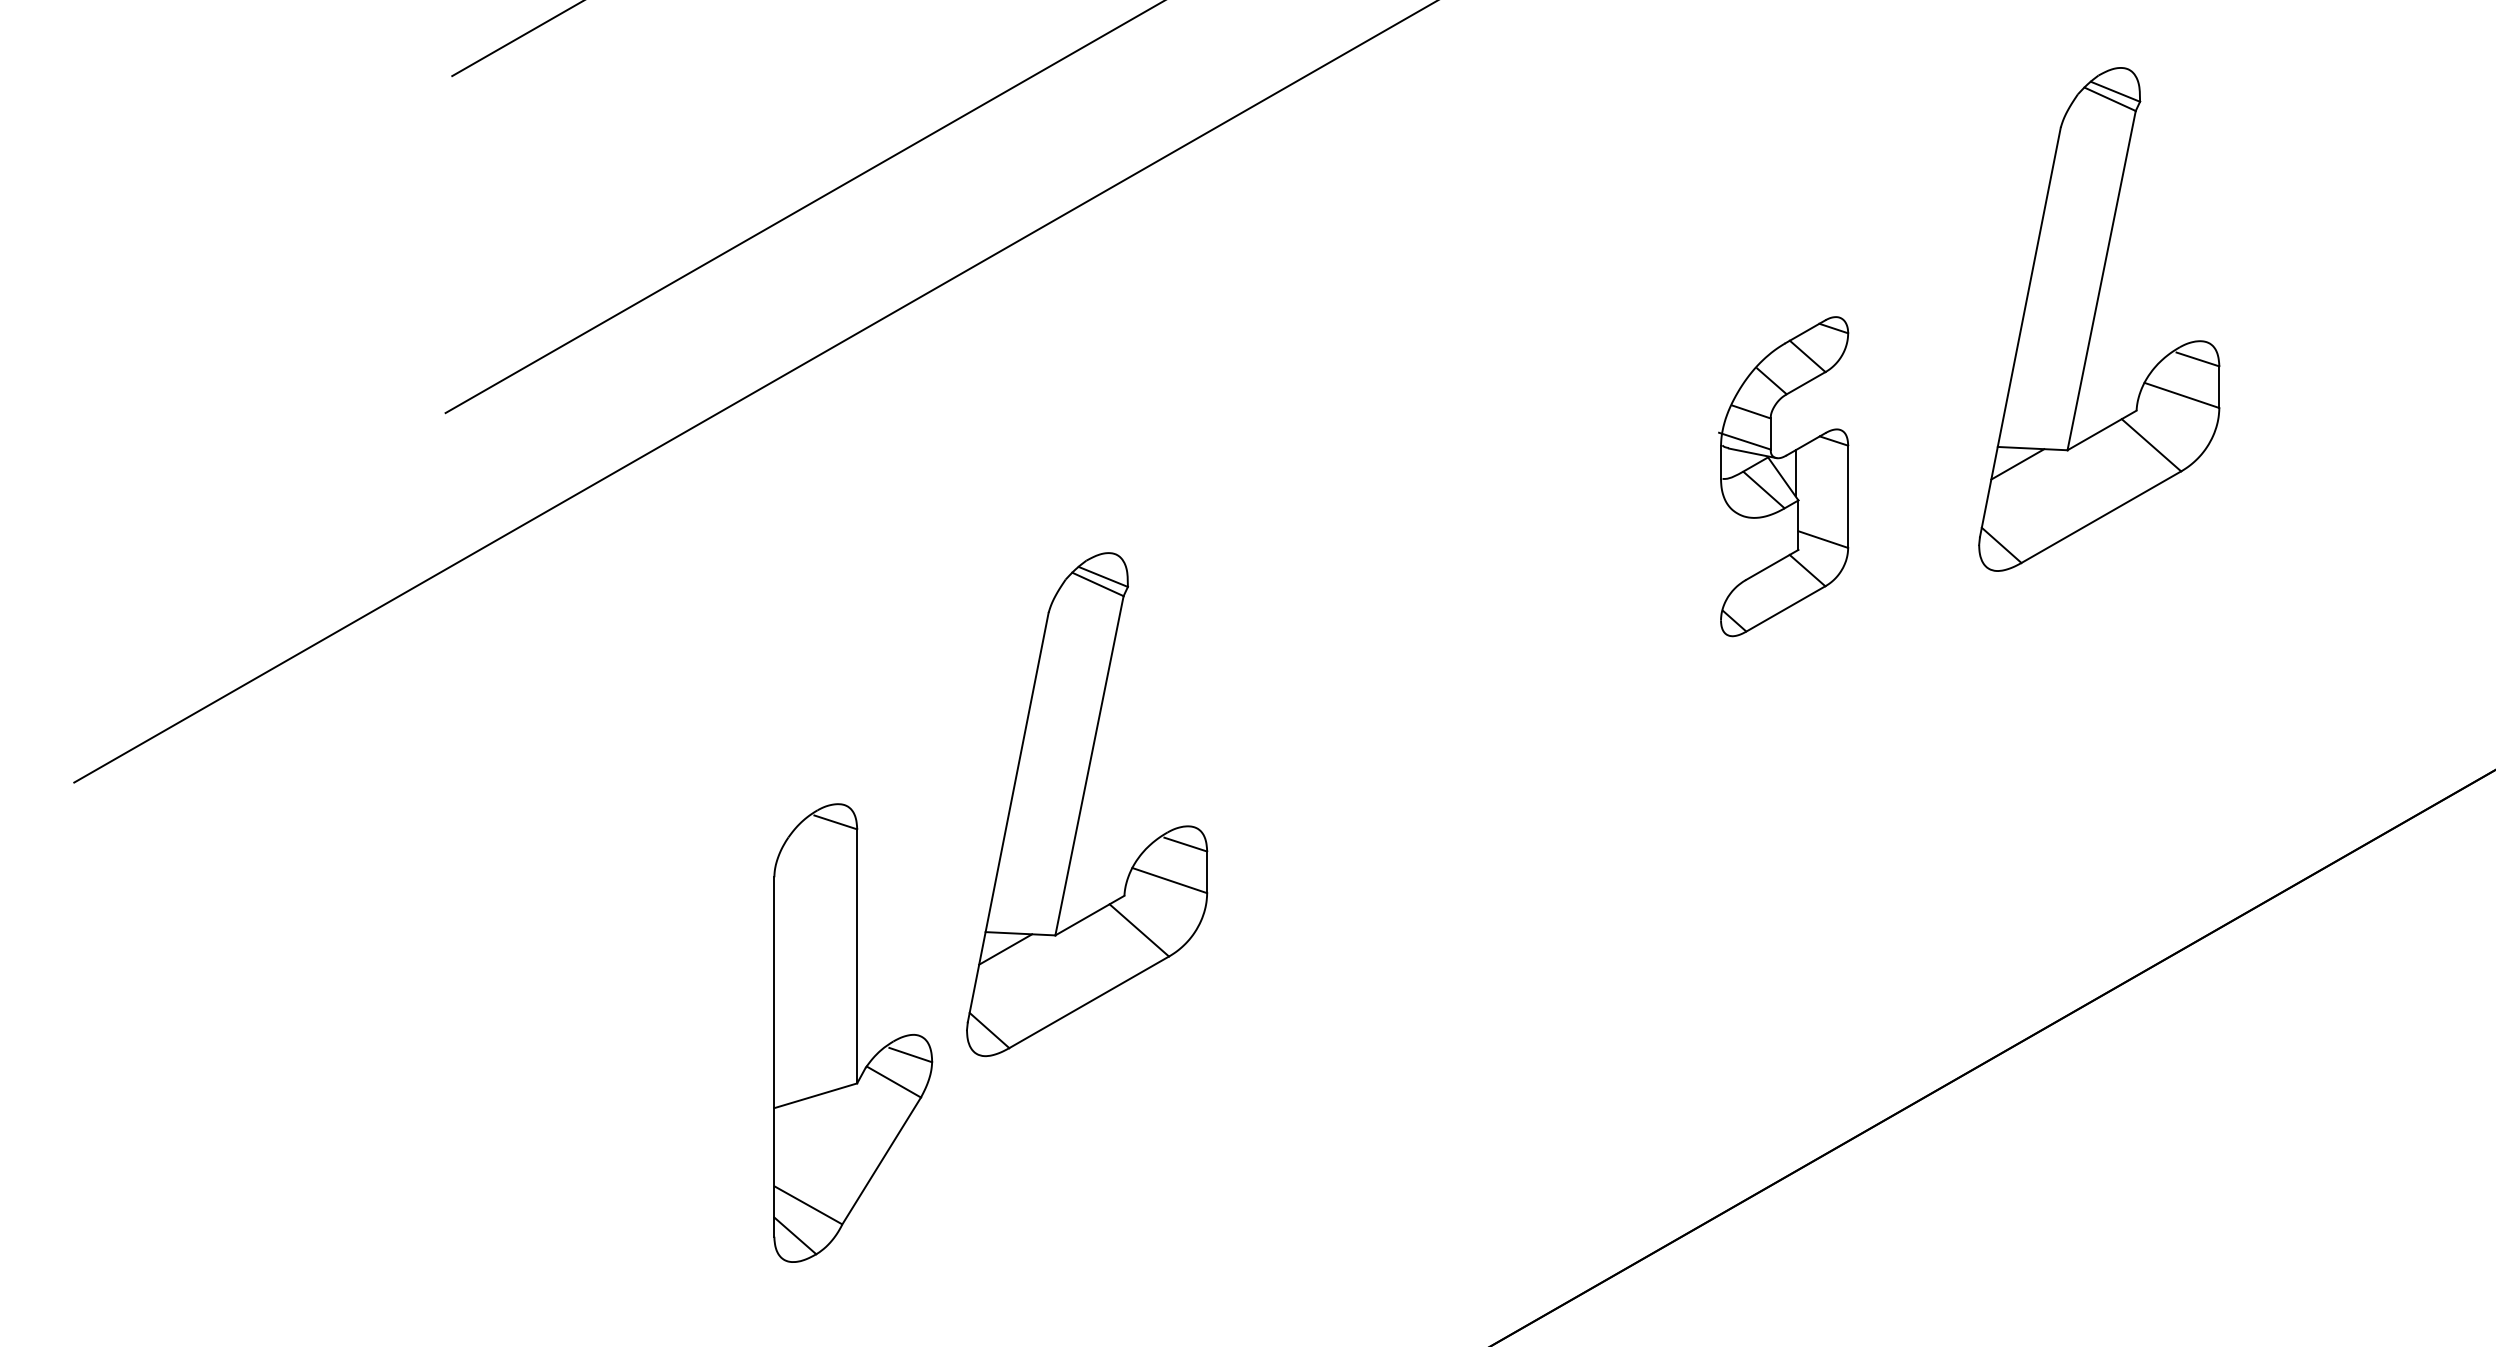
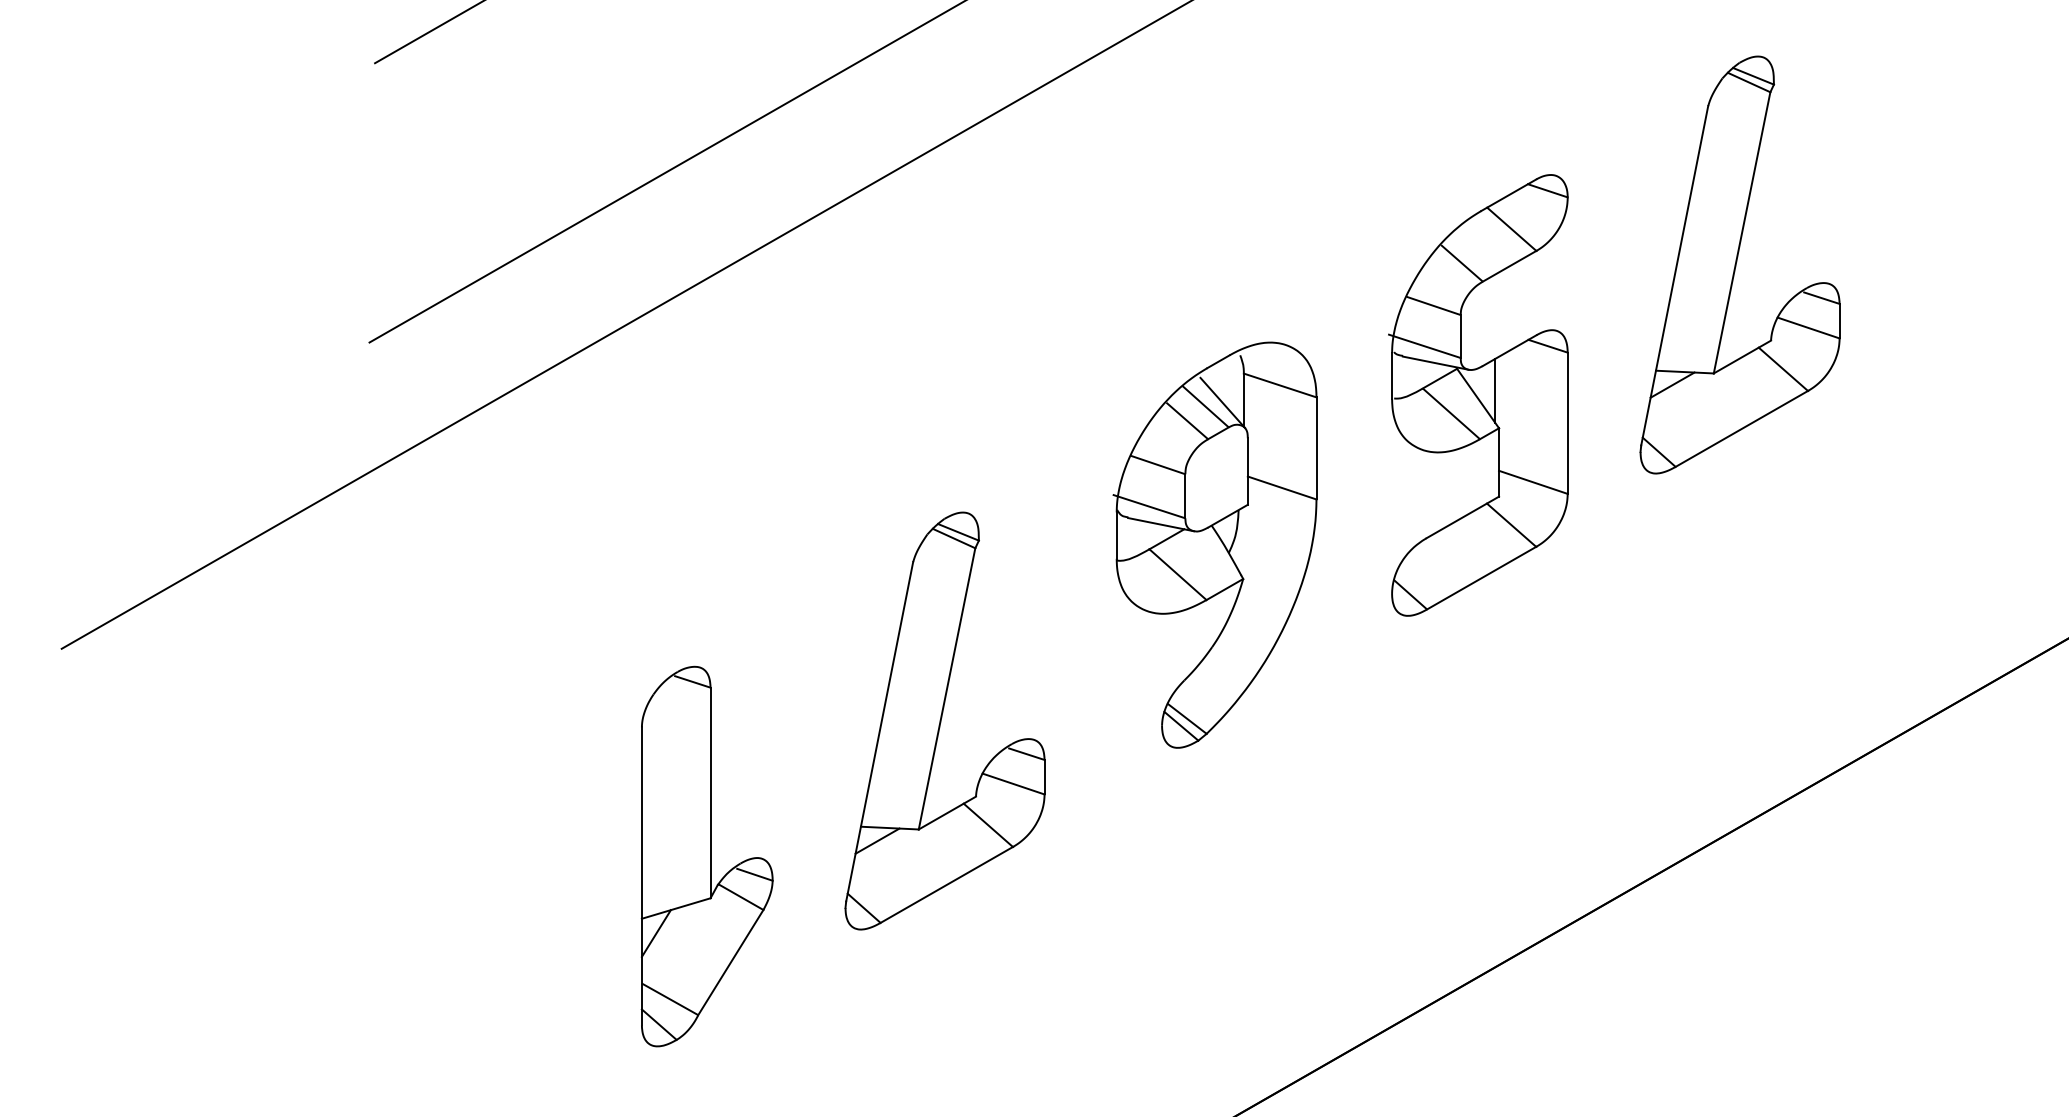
part: (1783, 476) -> (1478, 395), size x1.67
part: (1465, 657) -> (1214, 545), added
part: (1087, 804) -> (945, 720), moved
line: (791, 1125) -> (656, 933), added

